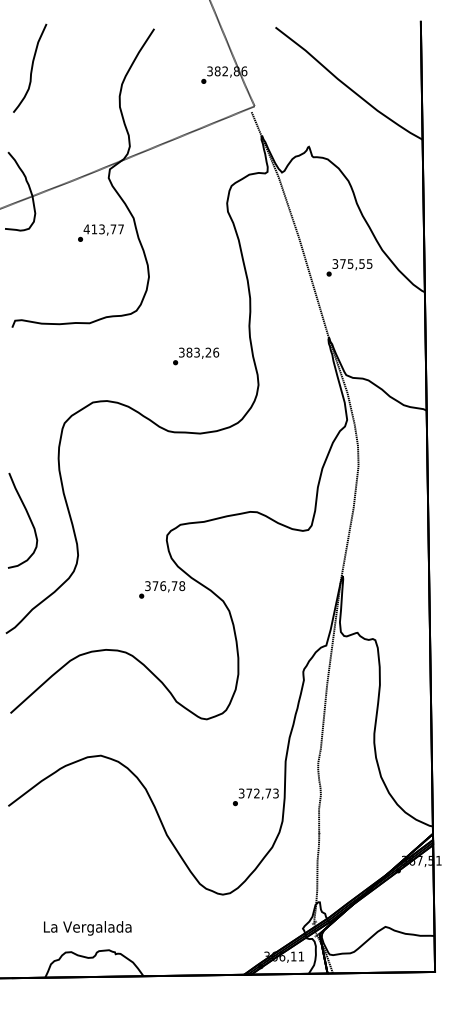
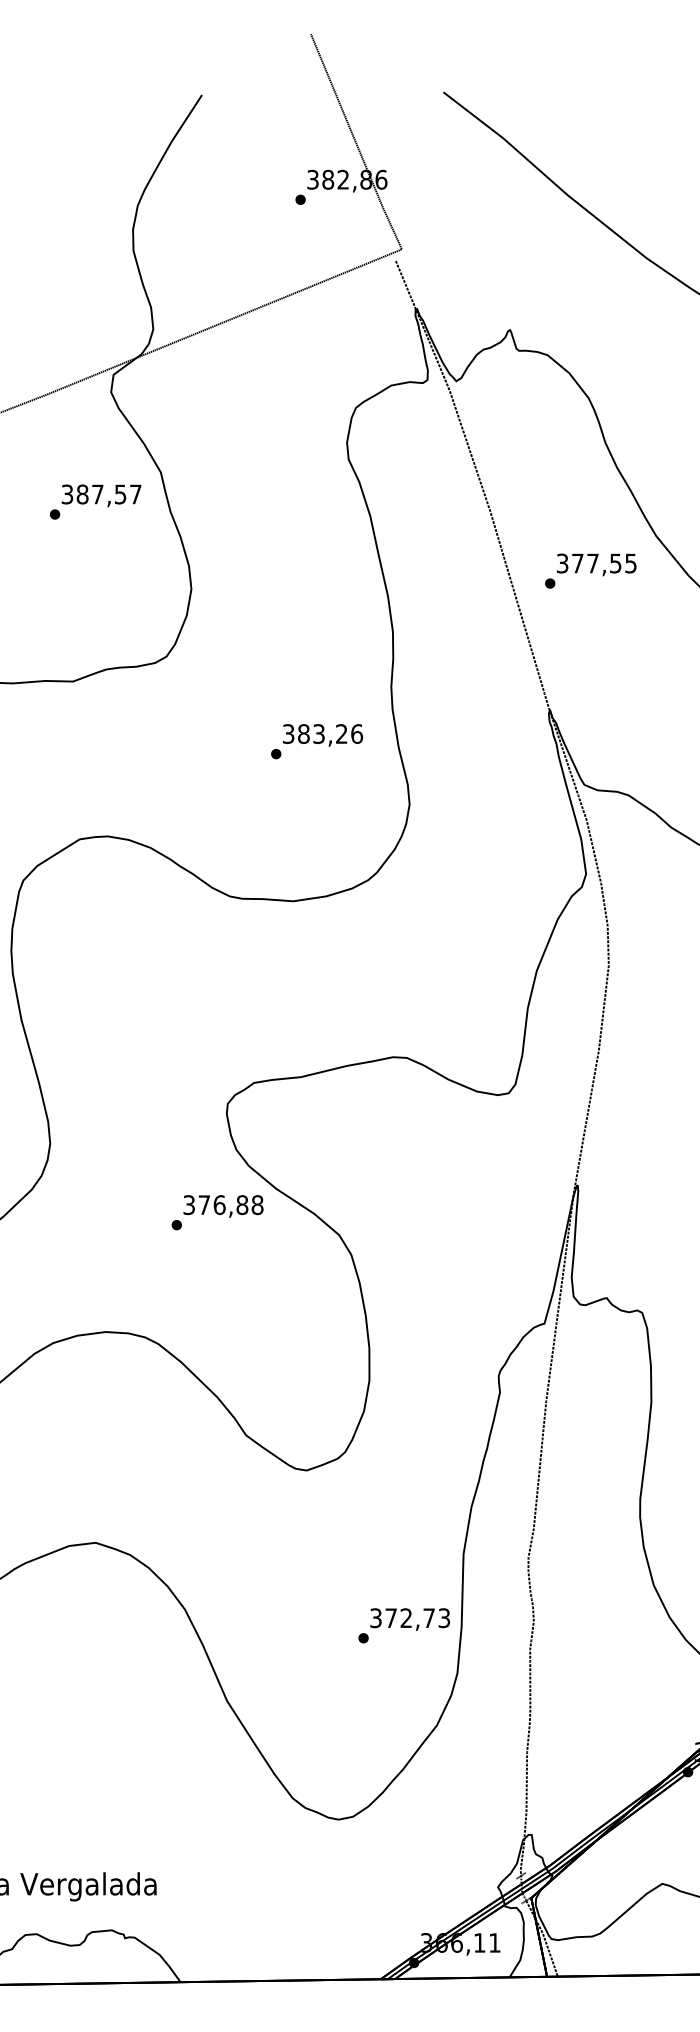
text: (99, 229) -> (92, 494), 413,77 -> 387,57
text: (350, 263) -> (592, 562), 375,55 -> 377,55
text: (196, 356) -> (317, 741), moved
text: (174, 586) -> (242, 1205), 376,78 -> 376,88

